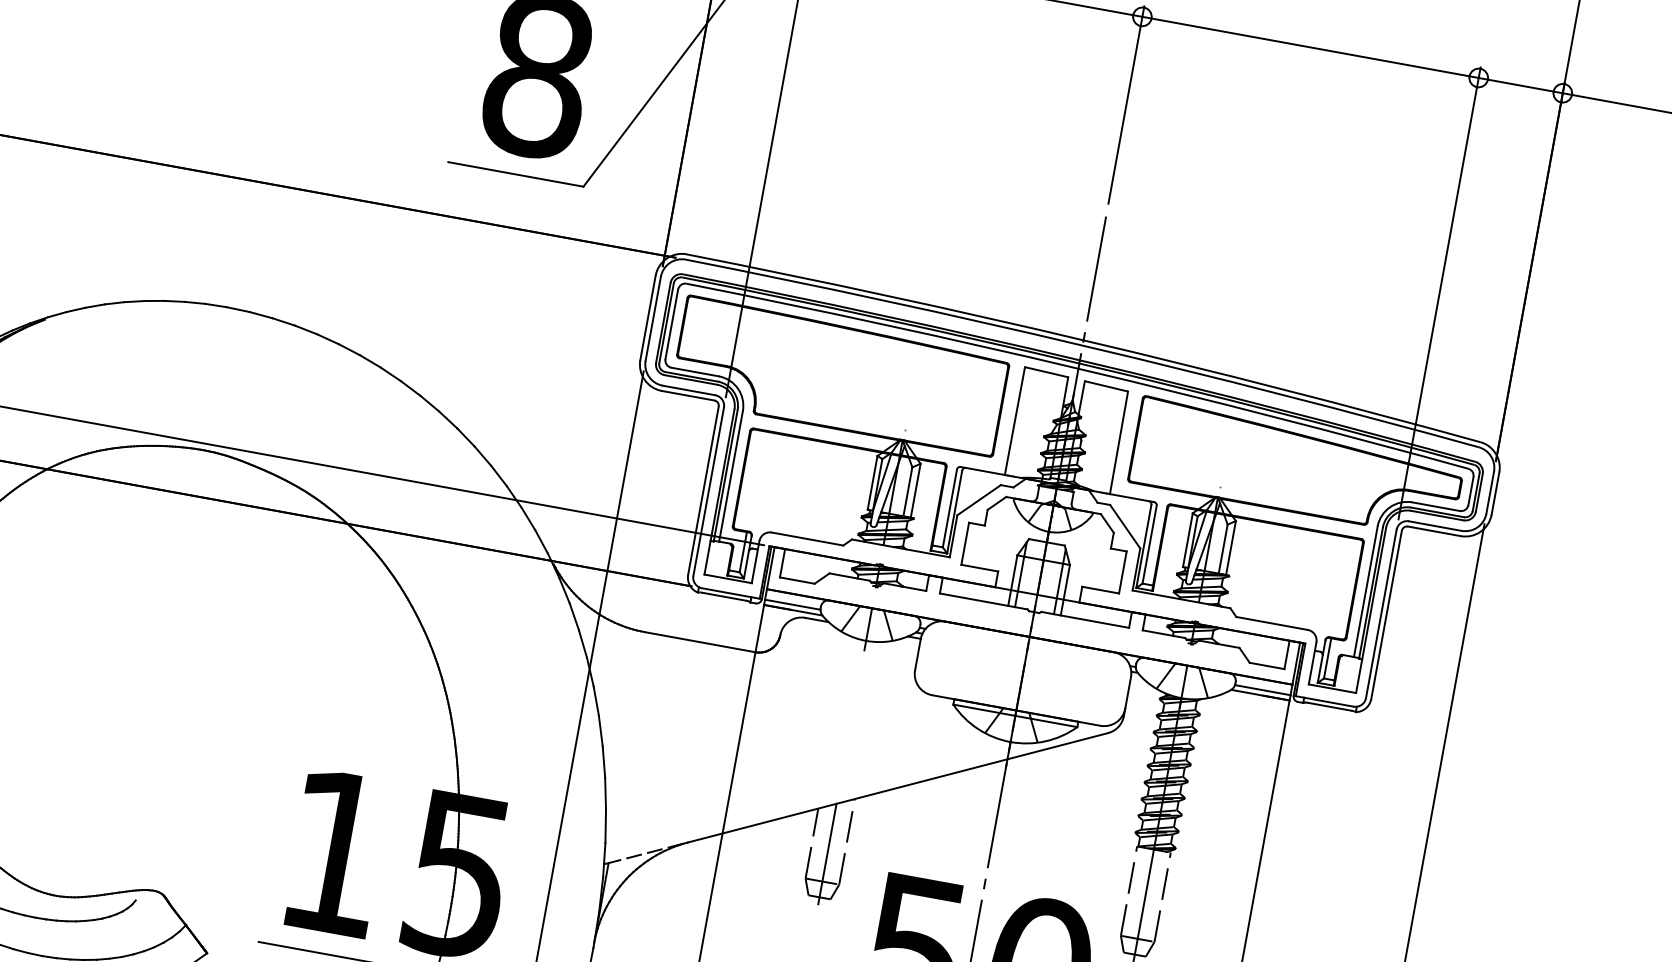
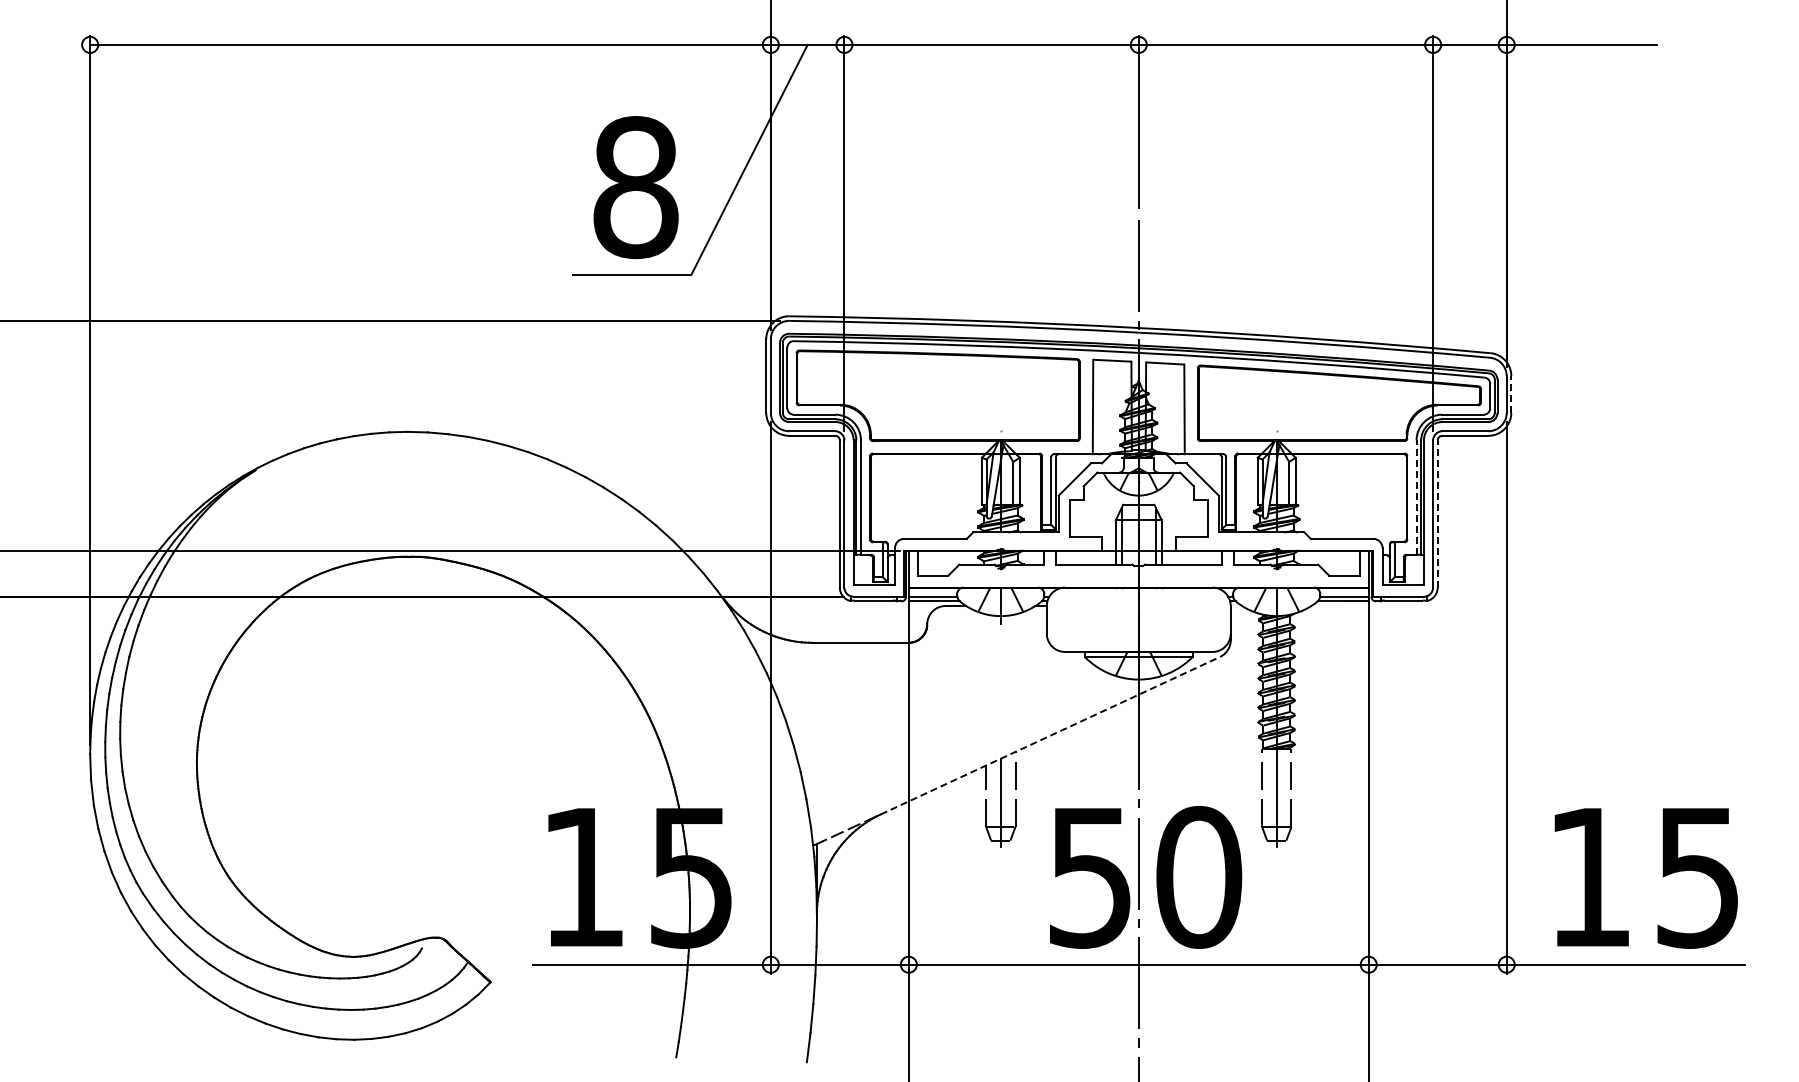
line: (1495, 493) -> (1511, 394), solid -> dashed
line: (1365, 591) -> (1416, 497), solid -> dashed
line: (1386, 615) -> (1437, 514), solid -> dashed
line: (898, 787) -> (1050, 735), solid -> dashed

